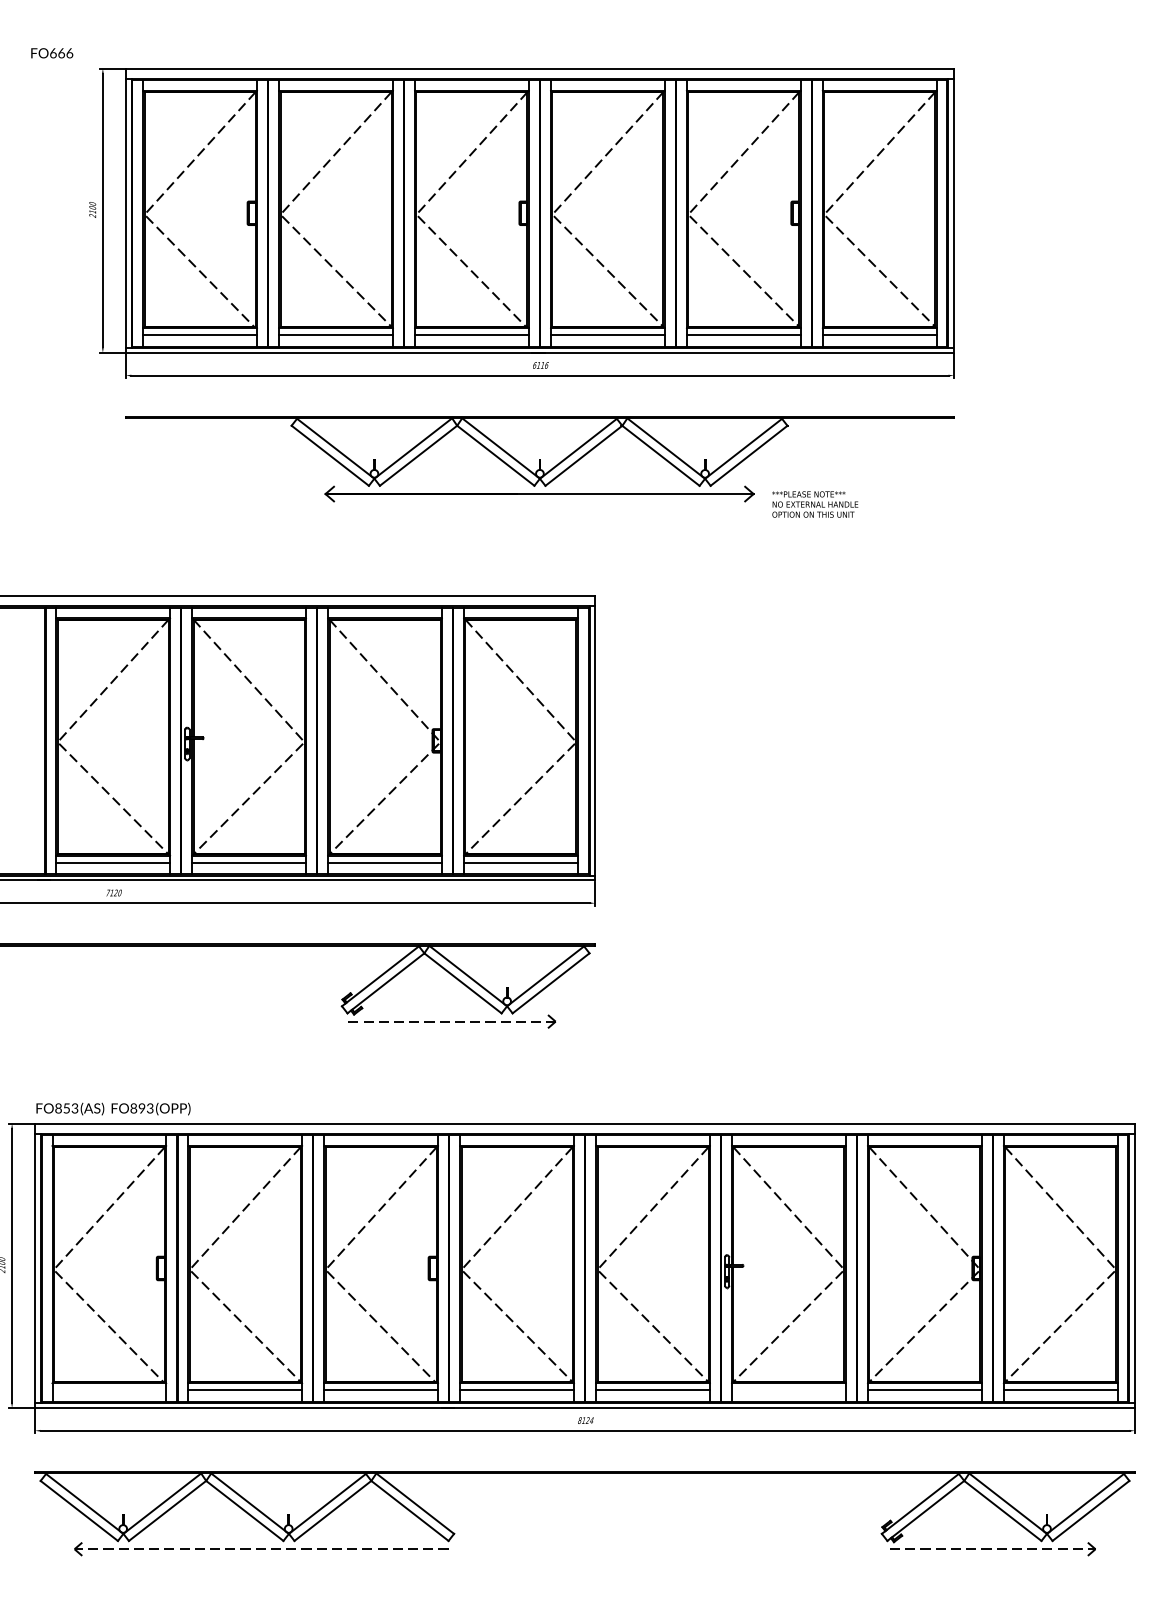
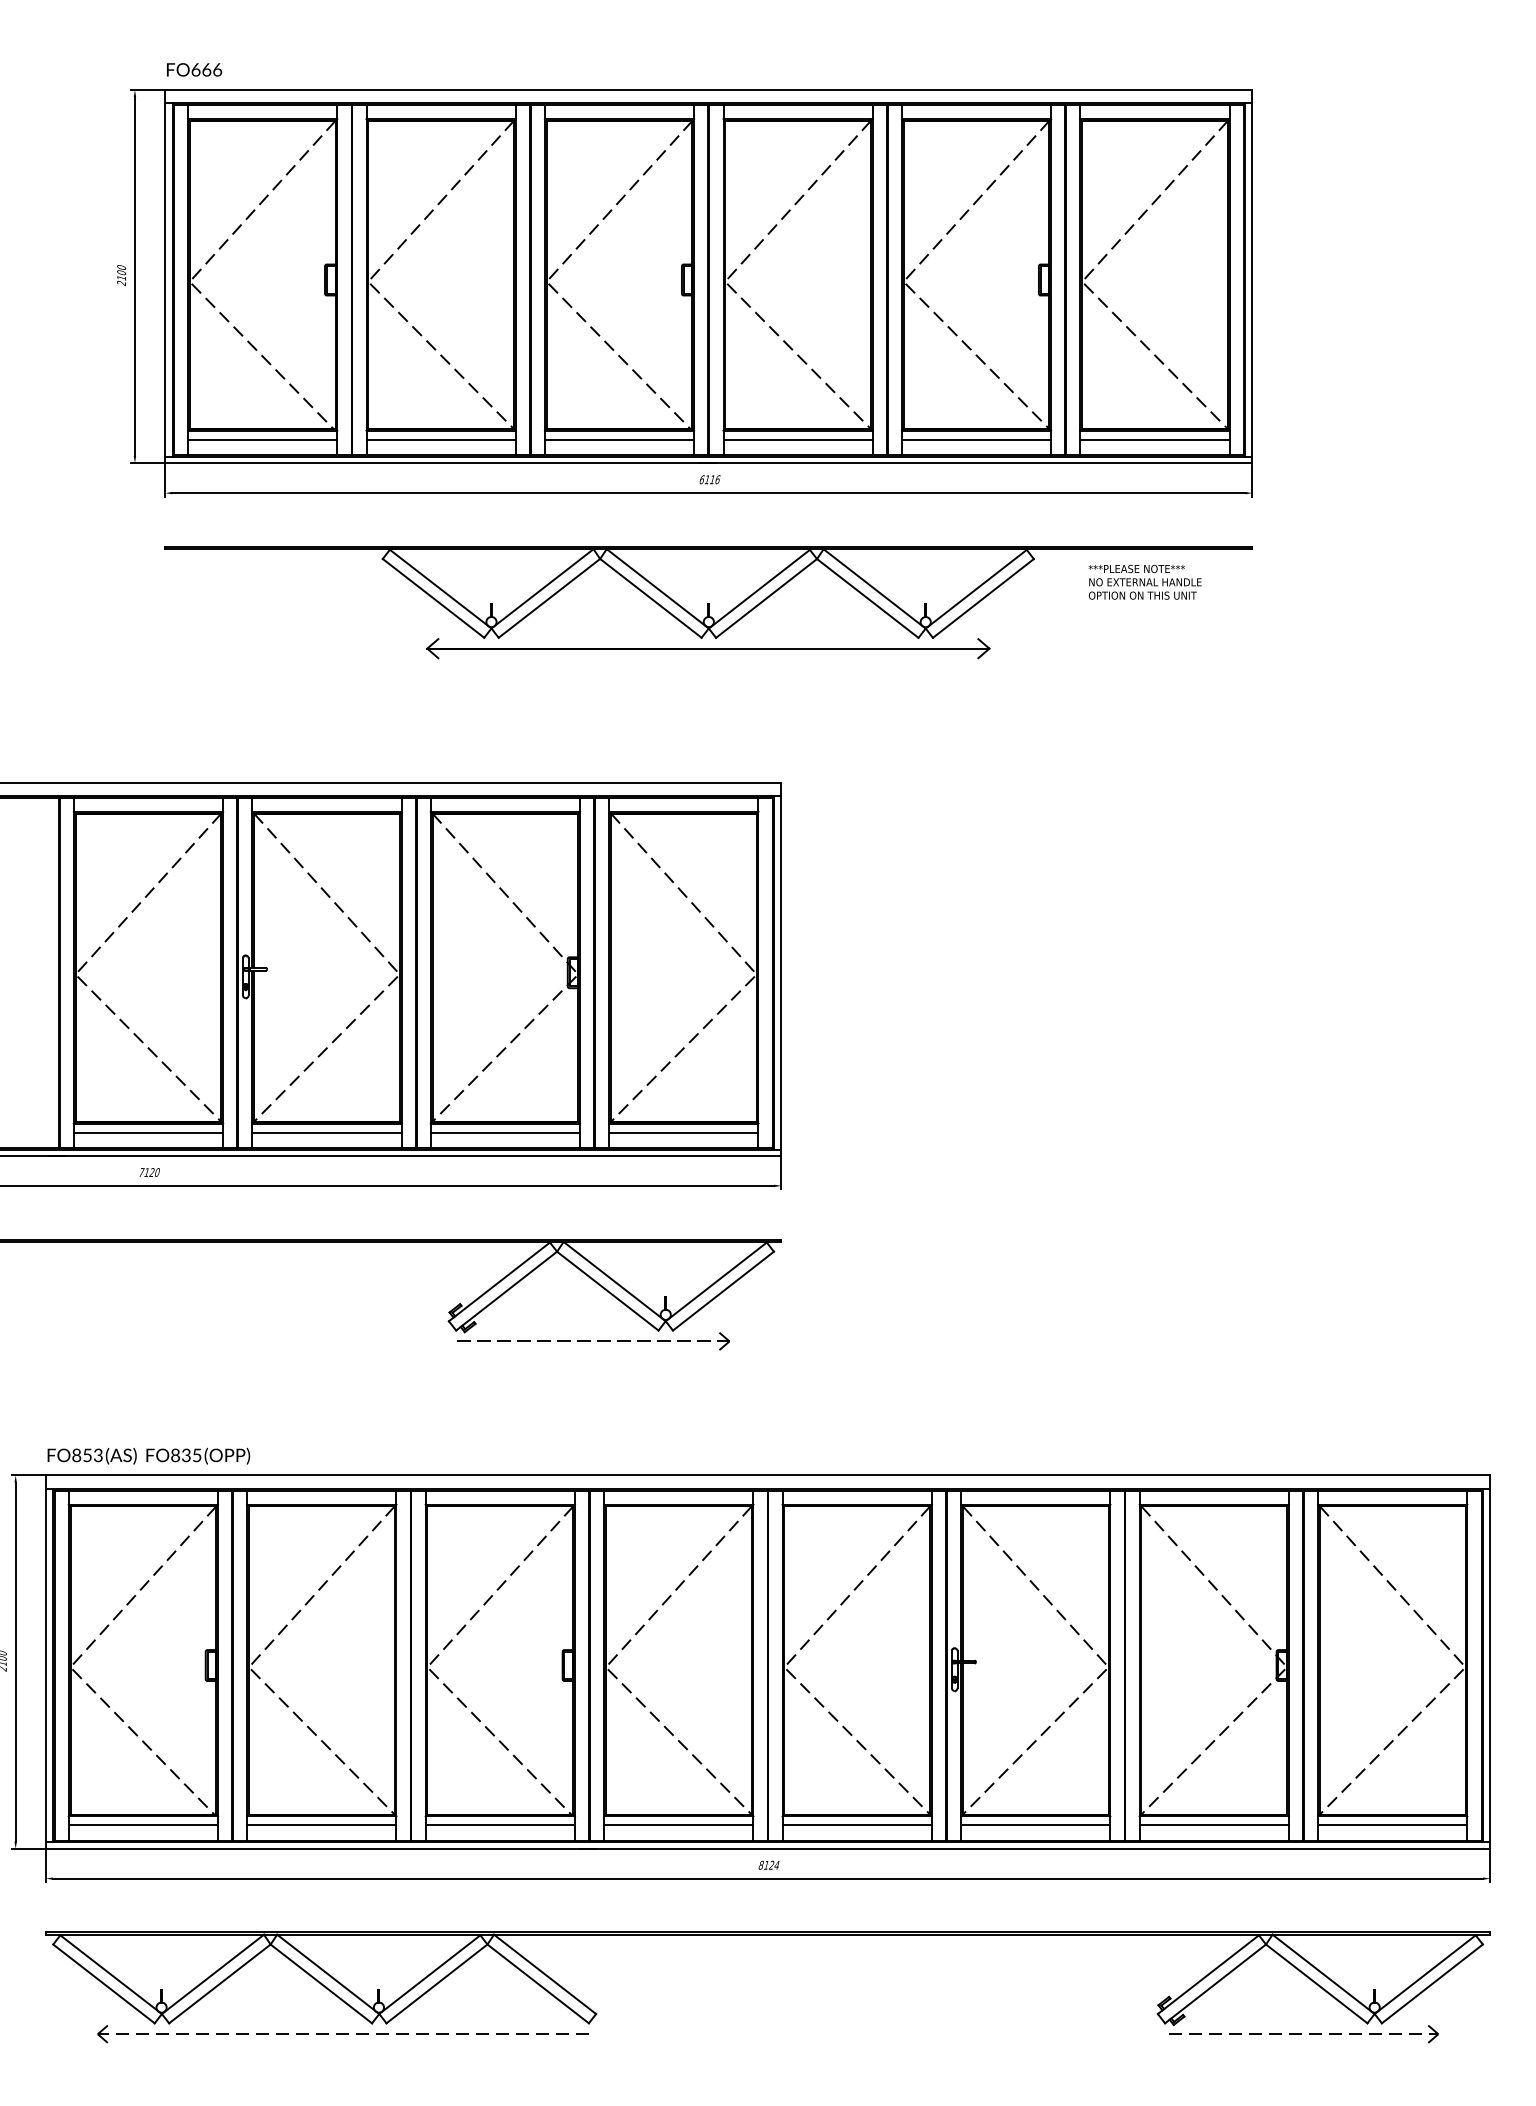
text: (52, 53) -> (194, 70), moved
text: (815, 504) -> (1145, 582), moved
text: (145, 1108) -> (190, 1455), FO893 -> FO835
line: (109, 1390) -> (143, 1825), added
line: (788, 1390) -> (1035, 1825), added

